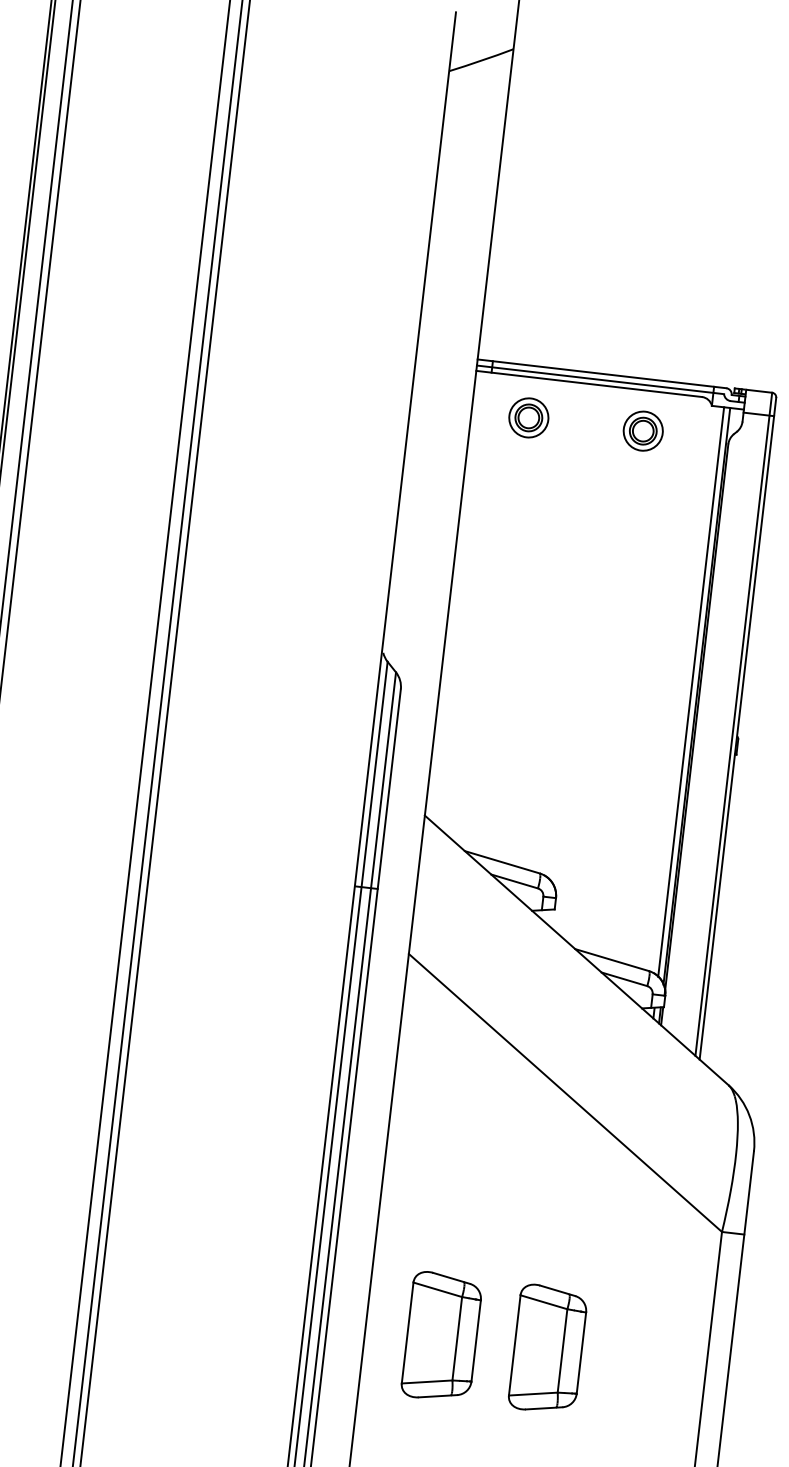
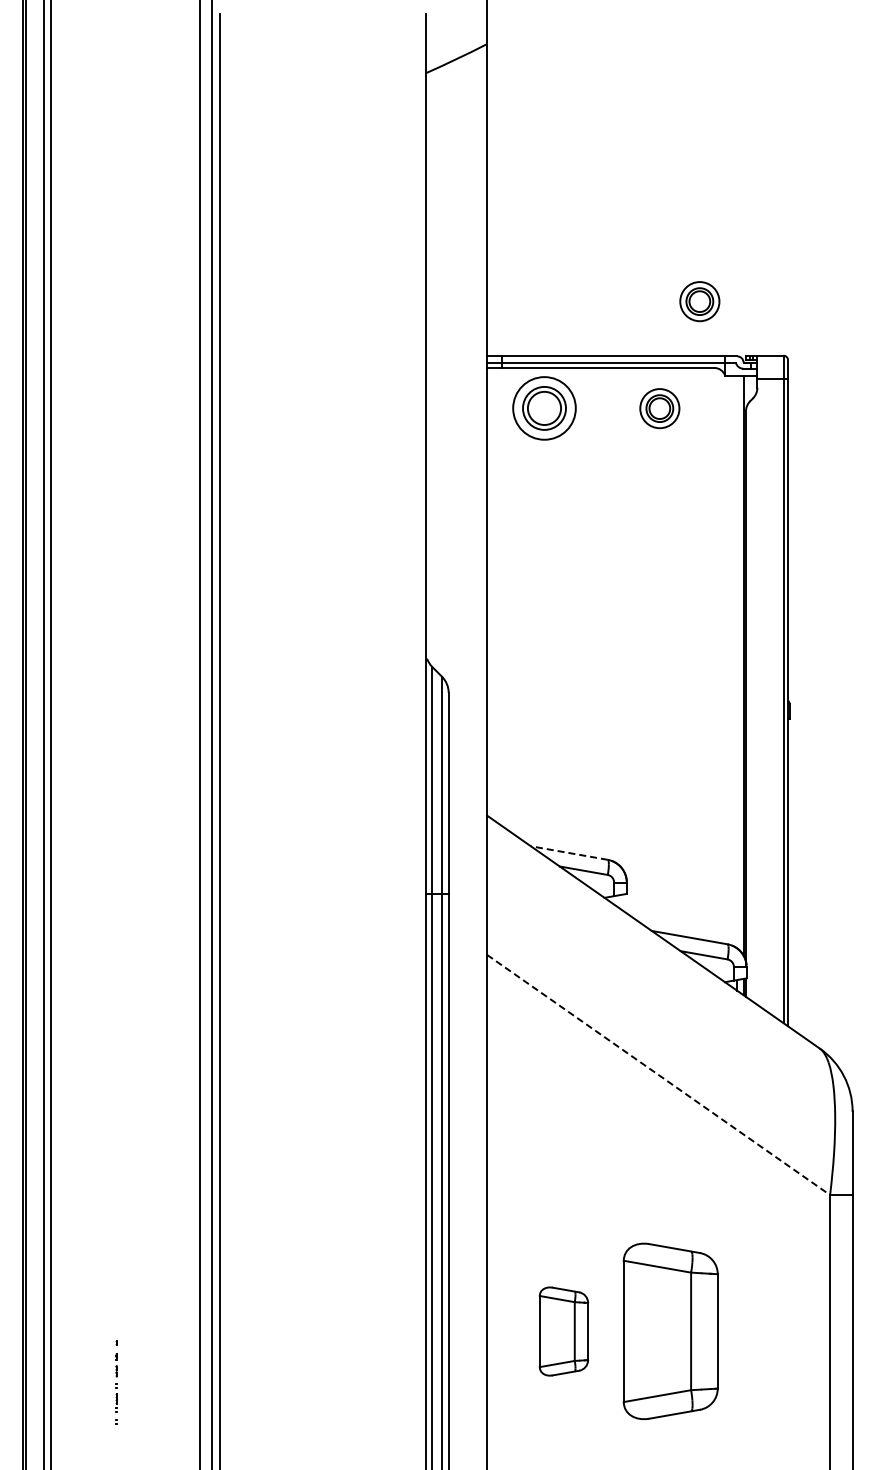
part: (694, 329) -> (699, 301), added
part: (528, 417) -> (544, 408), size x1.6
line: (691, 691) -> (737, 661), removed
line: (501, 861) -> (568, 852), solid -> dashed
line: (566, 1093) -> (659, 1075), solid -> dashed
part: (441, 1336) -> (563, 1331), size x0.7
part: (547, 1349) -> (670, 1331), size x1.4

